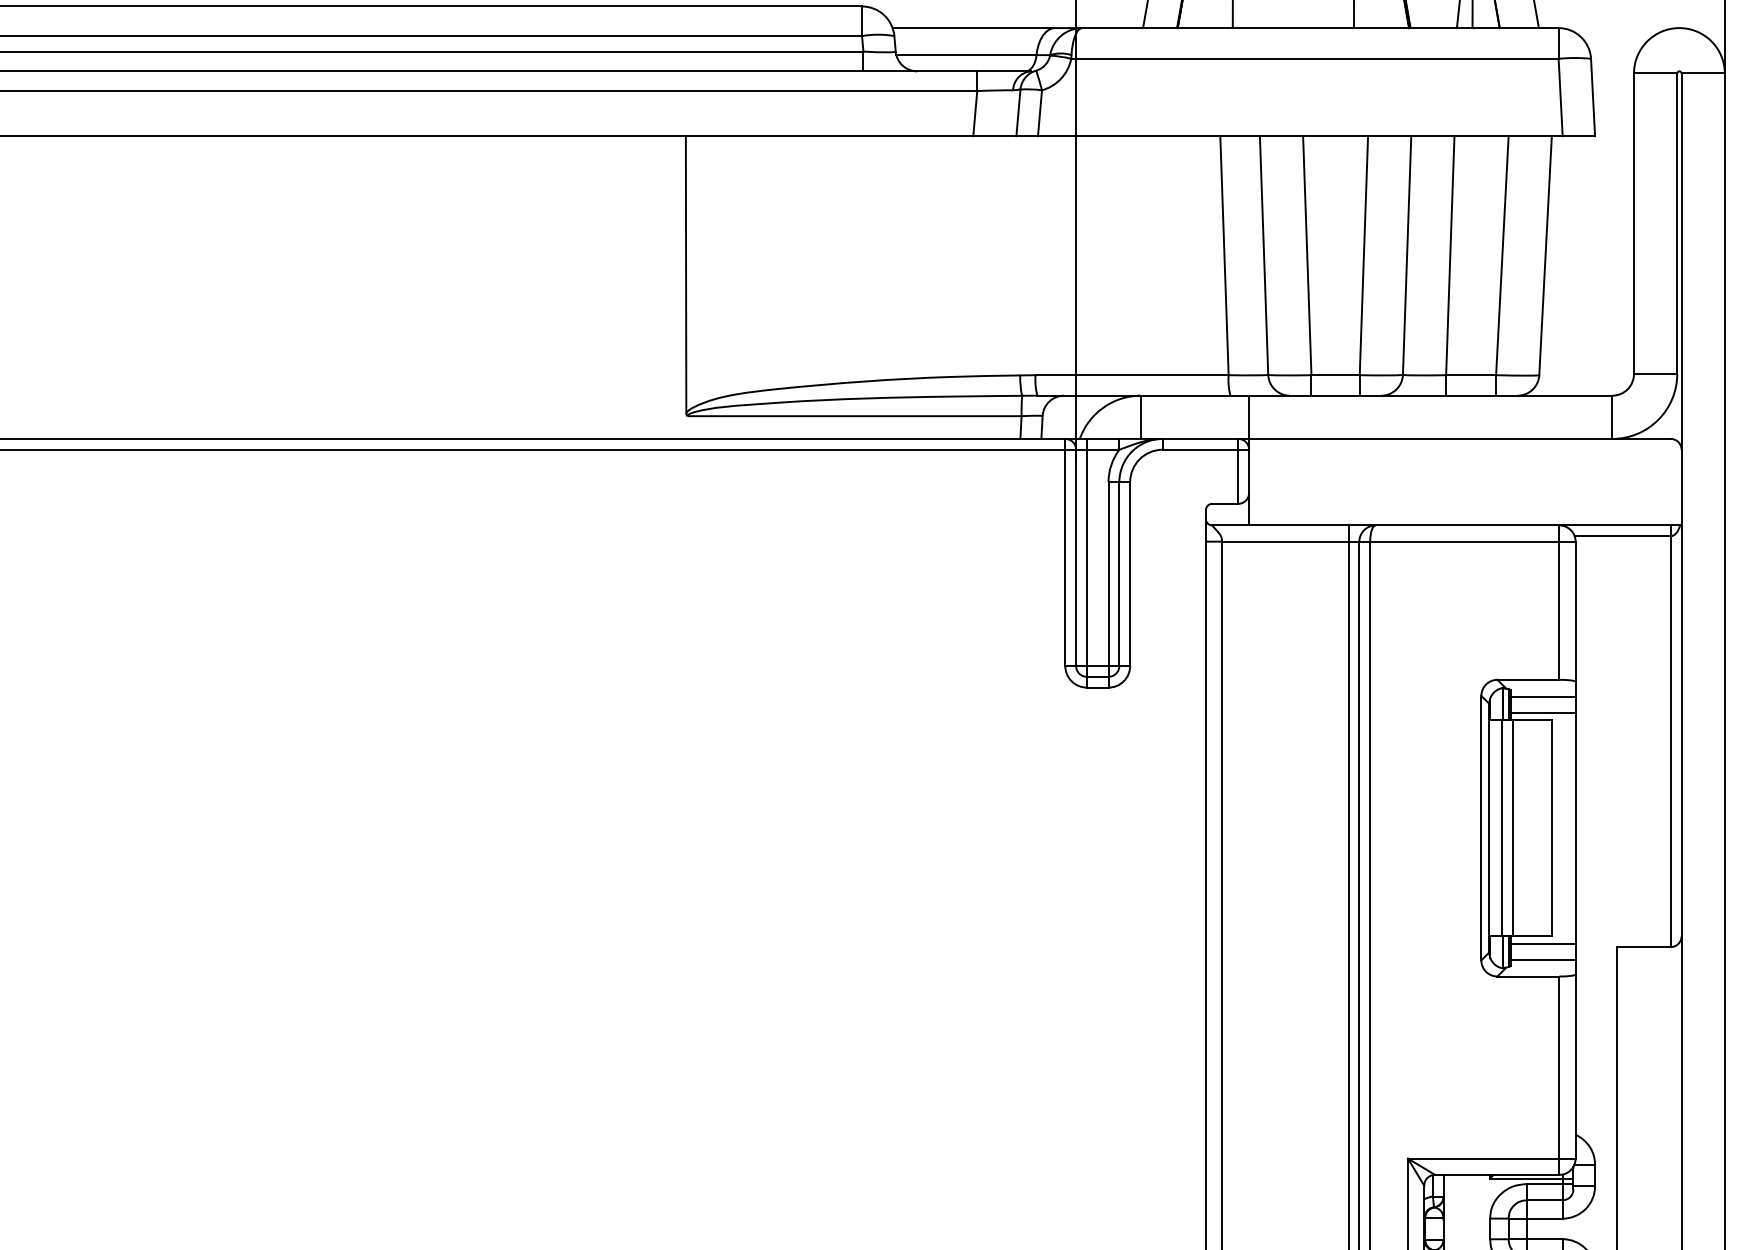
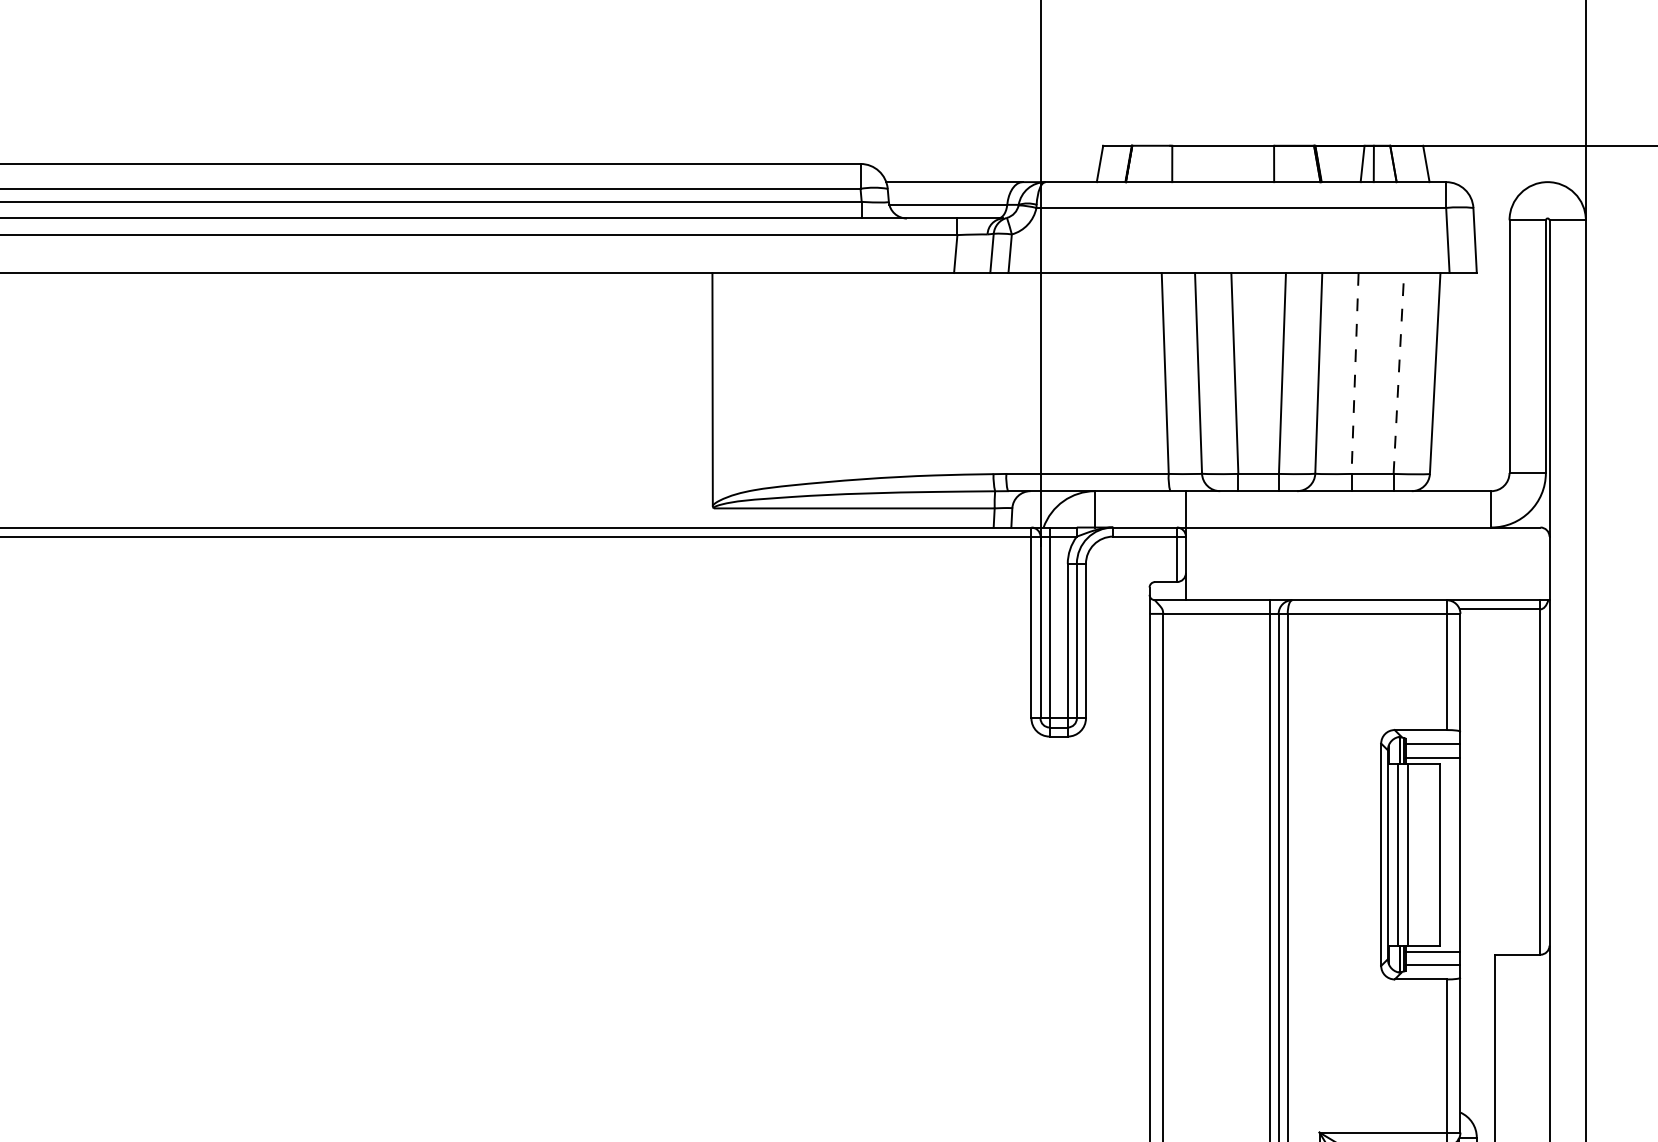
line: (1450, 255) -> (1355, 373), solid -> dashed
line: (1501, 255) -> (1398, 373), solid -> dashed

